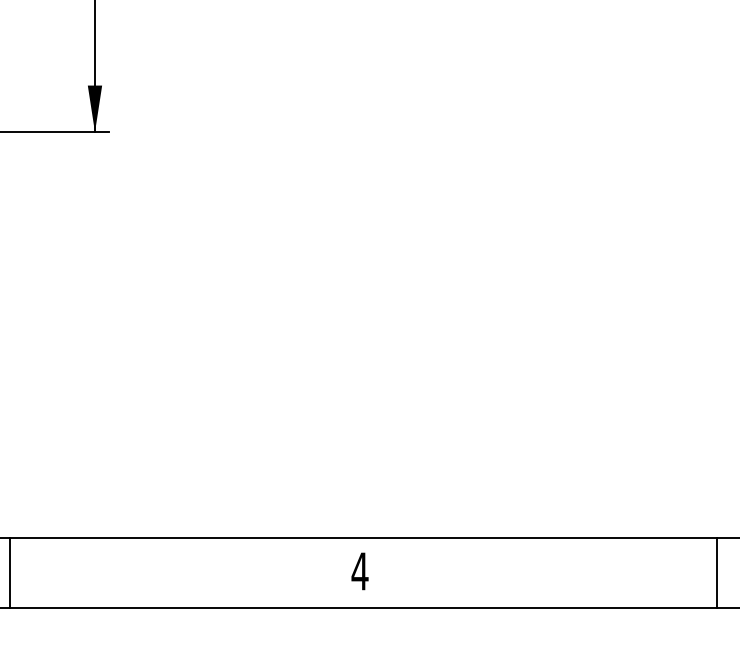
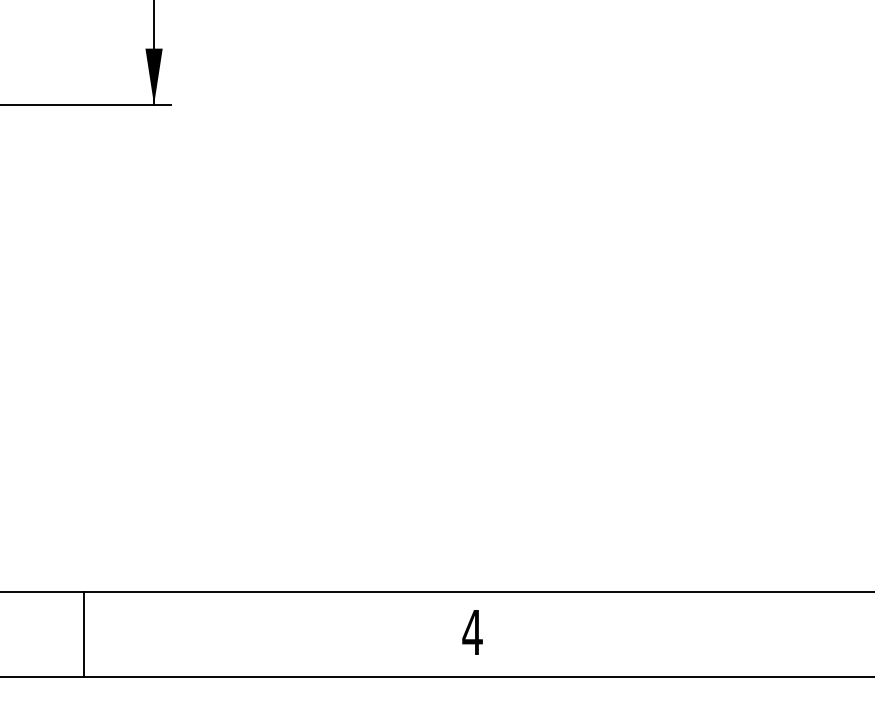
line: (9, 572) -> (83, 633), moved

